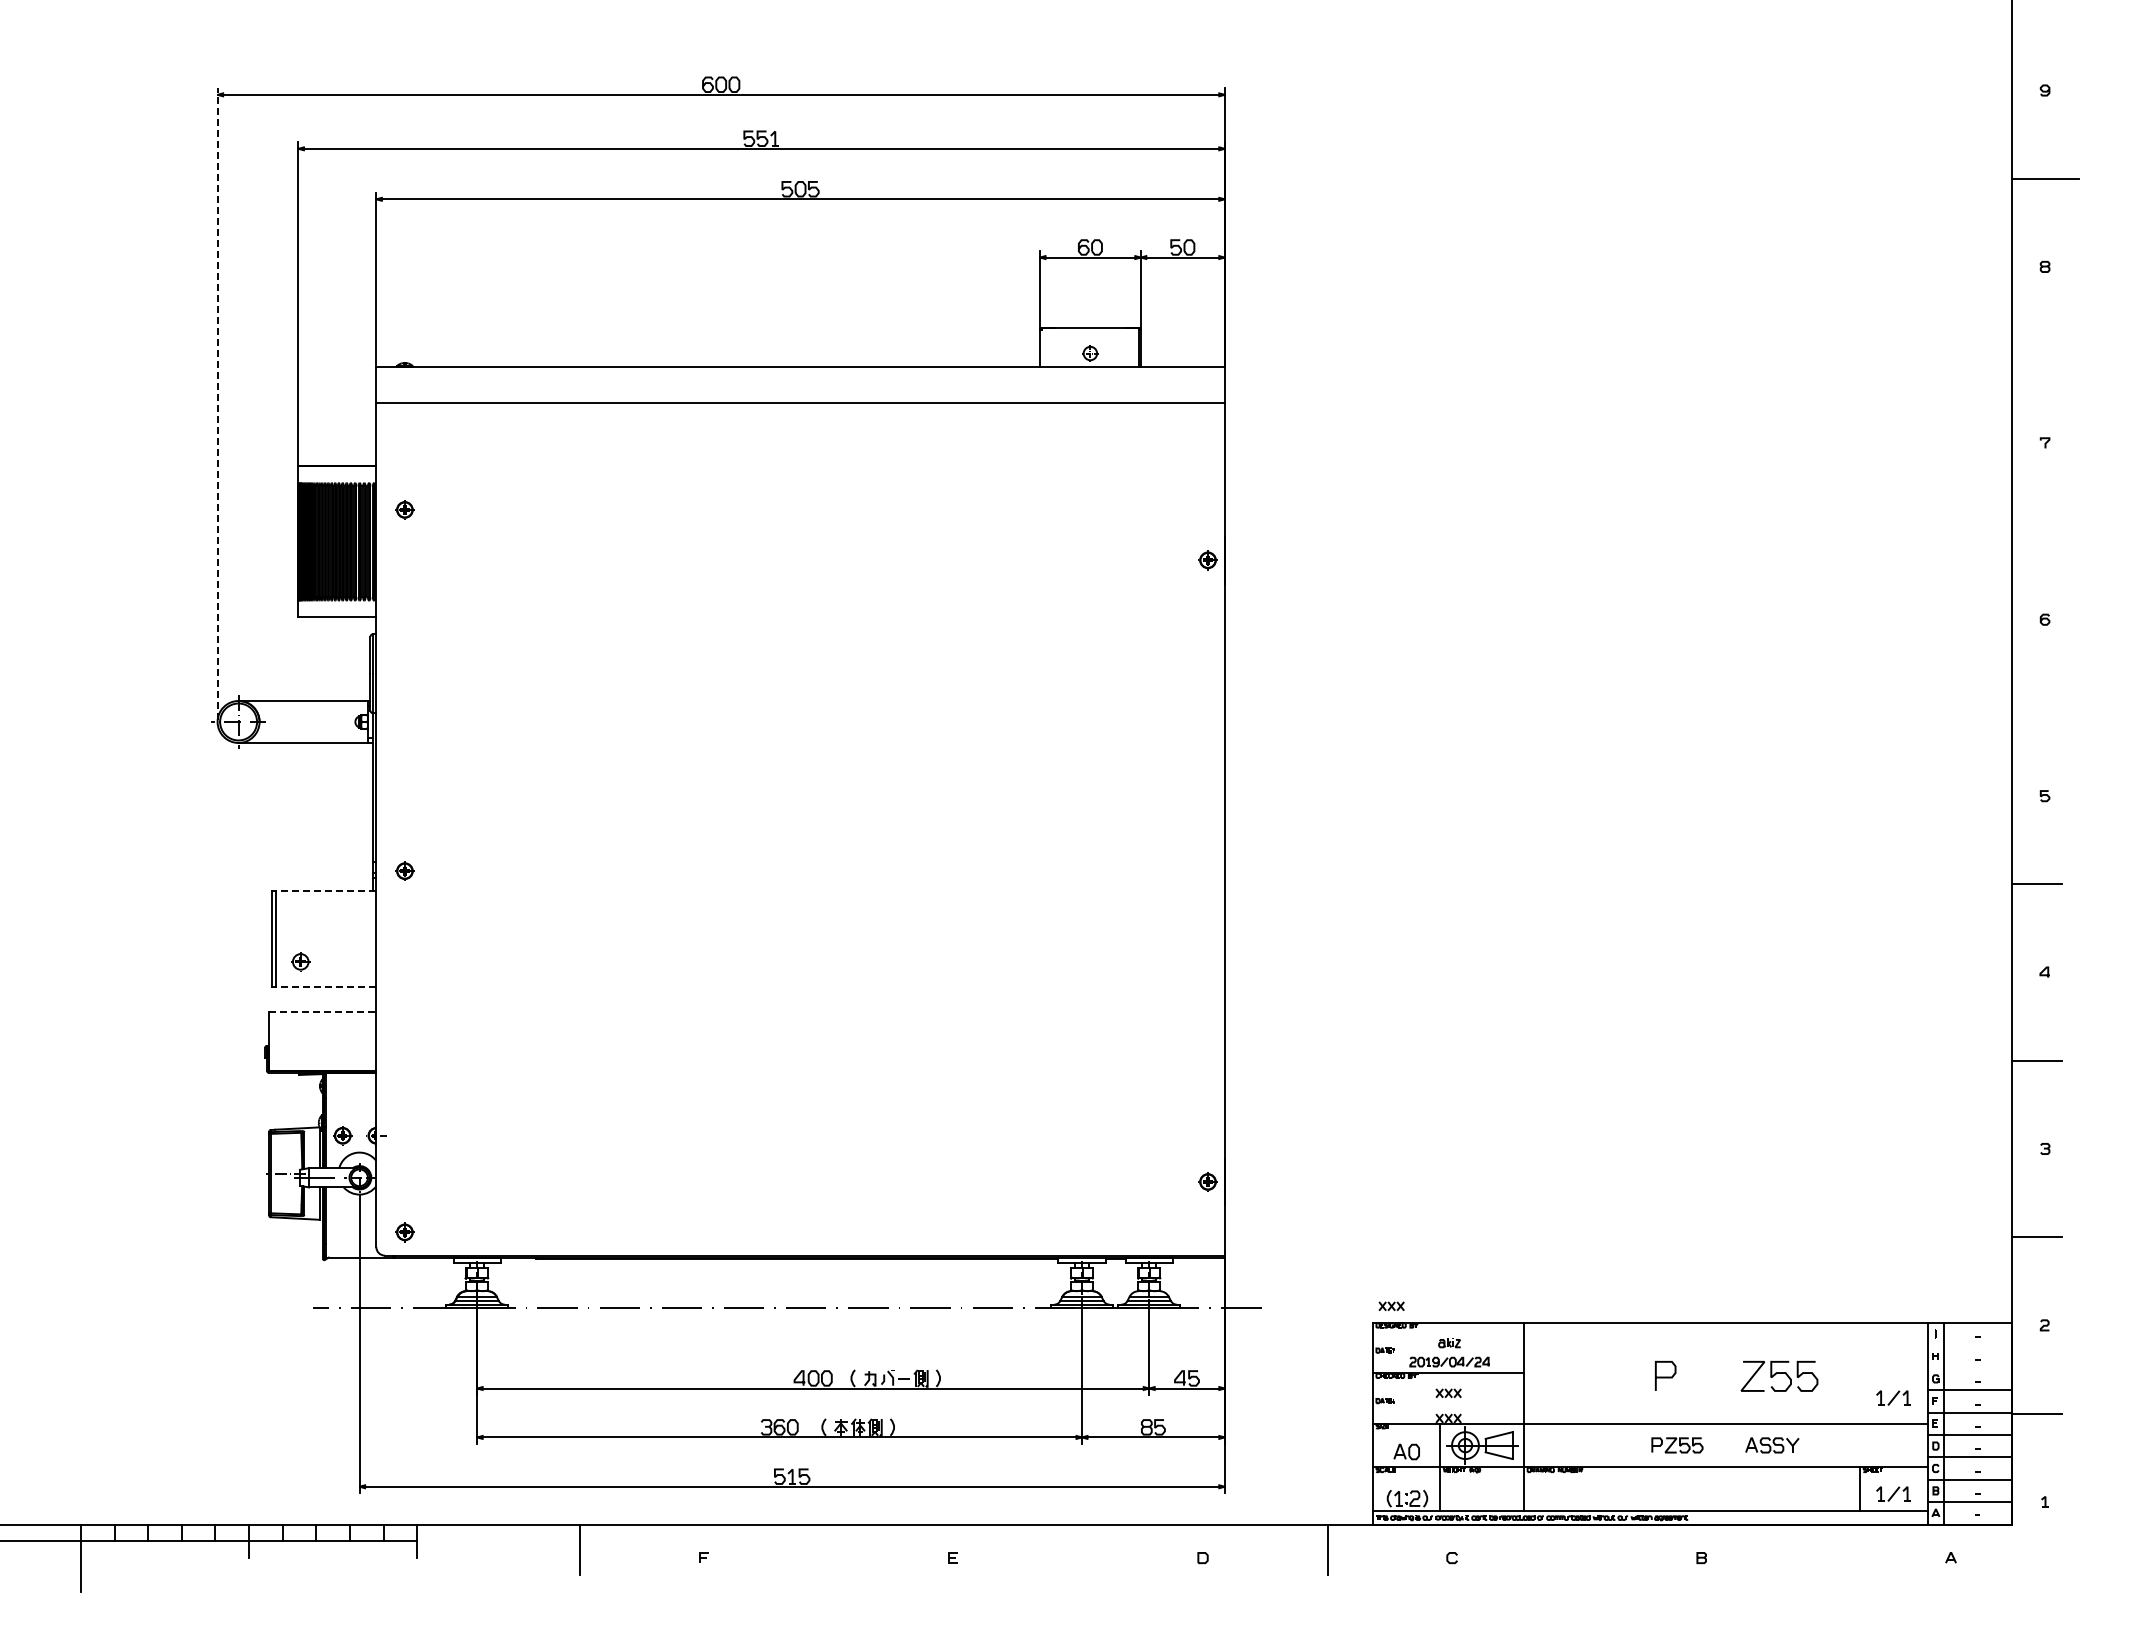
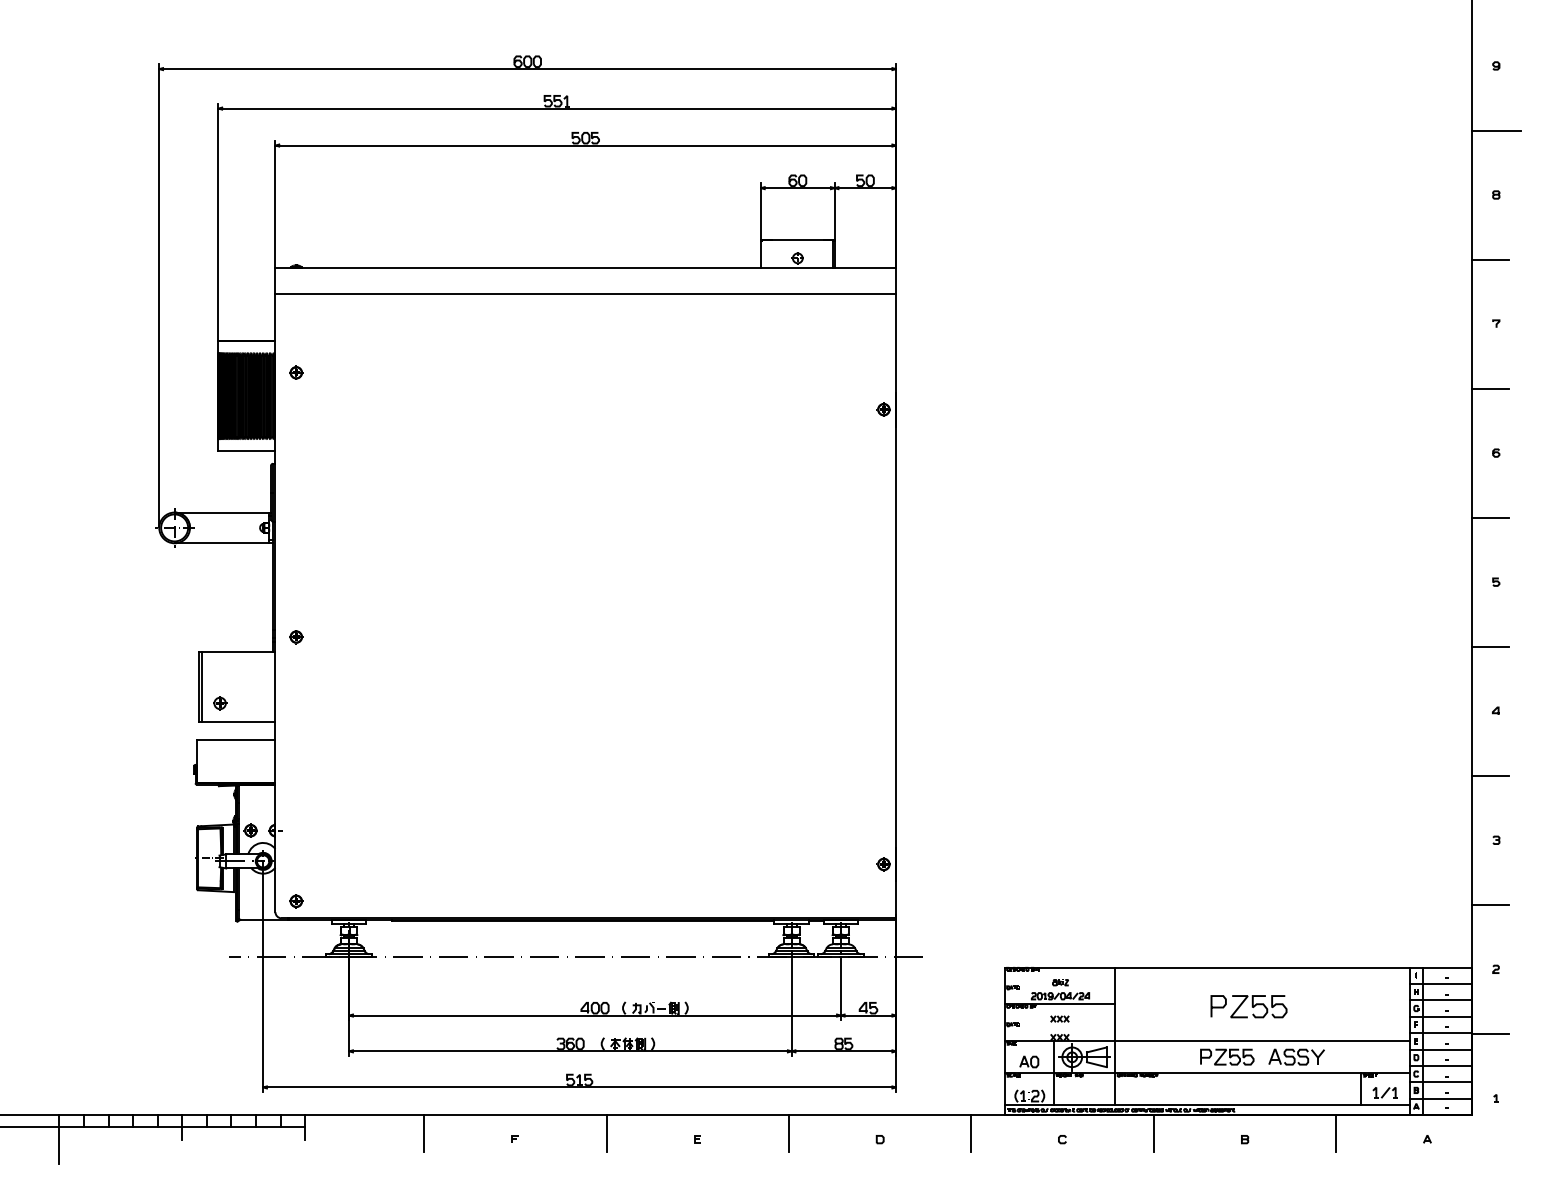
line: (2036, 355) -> (1489, 259), added
line: (217, 403) -> (159, 294), dashed -> solid
line: (2036, 531) -> (1489, 388), added
line: (2036, 708) -> (1489, 518), added
line: (325, 891) -> (238, 651), dashed -> solid
line: (325, 987) -> (238, 722), dashed -> solid
line: (322, 1012) -> (236, 740), dashed -> solid
part: (1391, 1305) -> (1018, 954), removed
line: (1969, 1345) -> (1440, 984), added
line: (1969, 1367) -> (1440, 1000), added
part: (1779, 1376) -> (1258, 1006), moved
part: (1893, 1397) -> (1385, 1022), removed
part: (1677, 1445) -> (1227, 1057), size x1.43
part: (1772, 1445) -> (1296, 1057), size x1.43
line: (829, 1549) -> (606, 1133), added
line: (1078, 1549) -> (789, 1133), added
line: (1577, 1549) -> (1154, 1133), added
line: (1826, 1549) -> (1336, 1133), added

